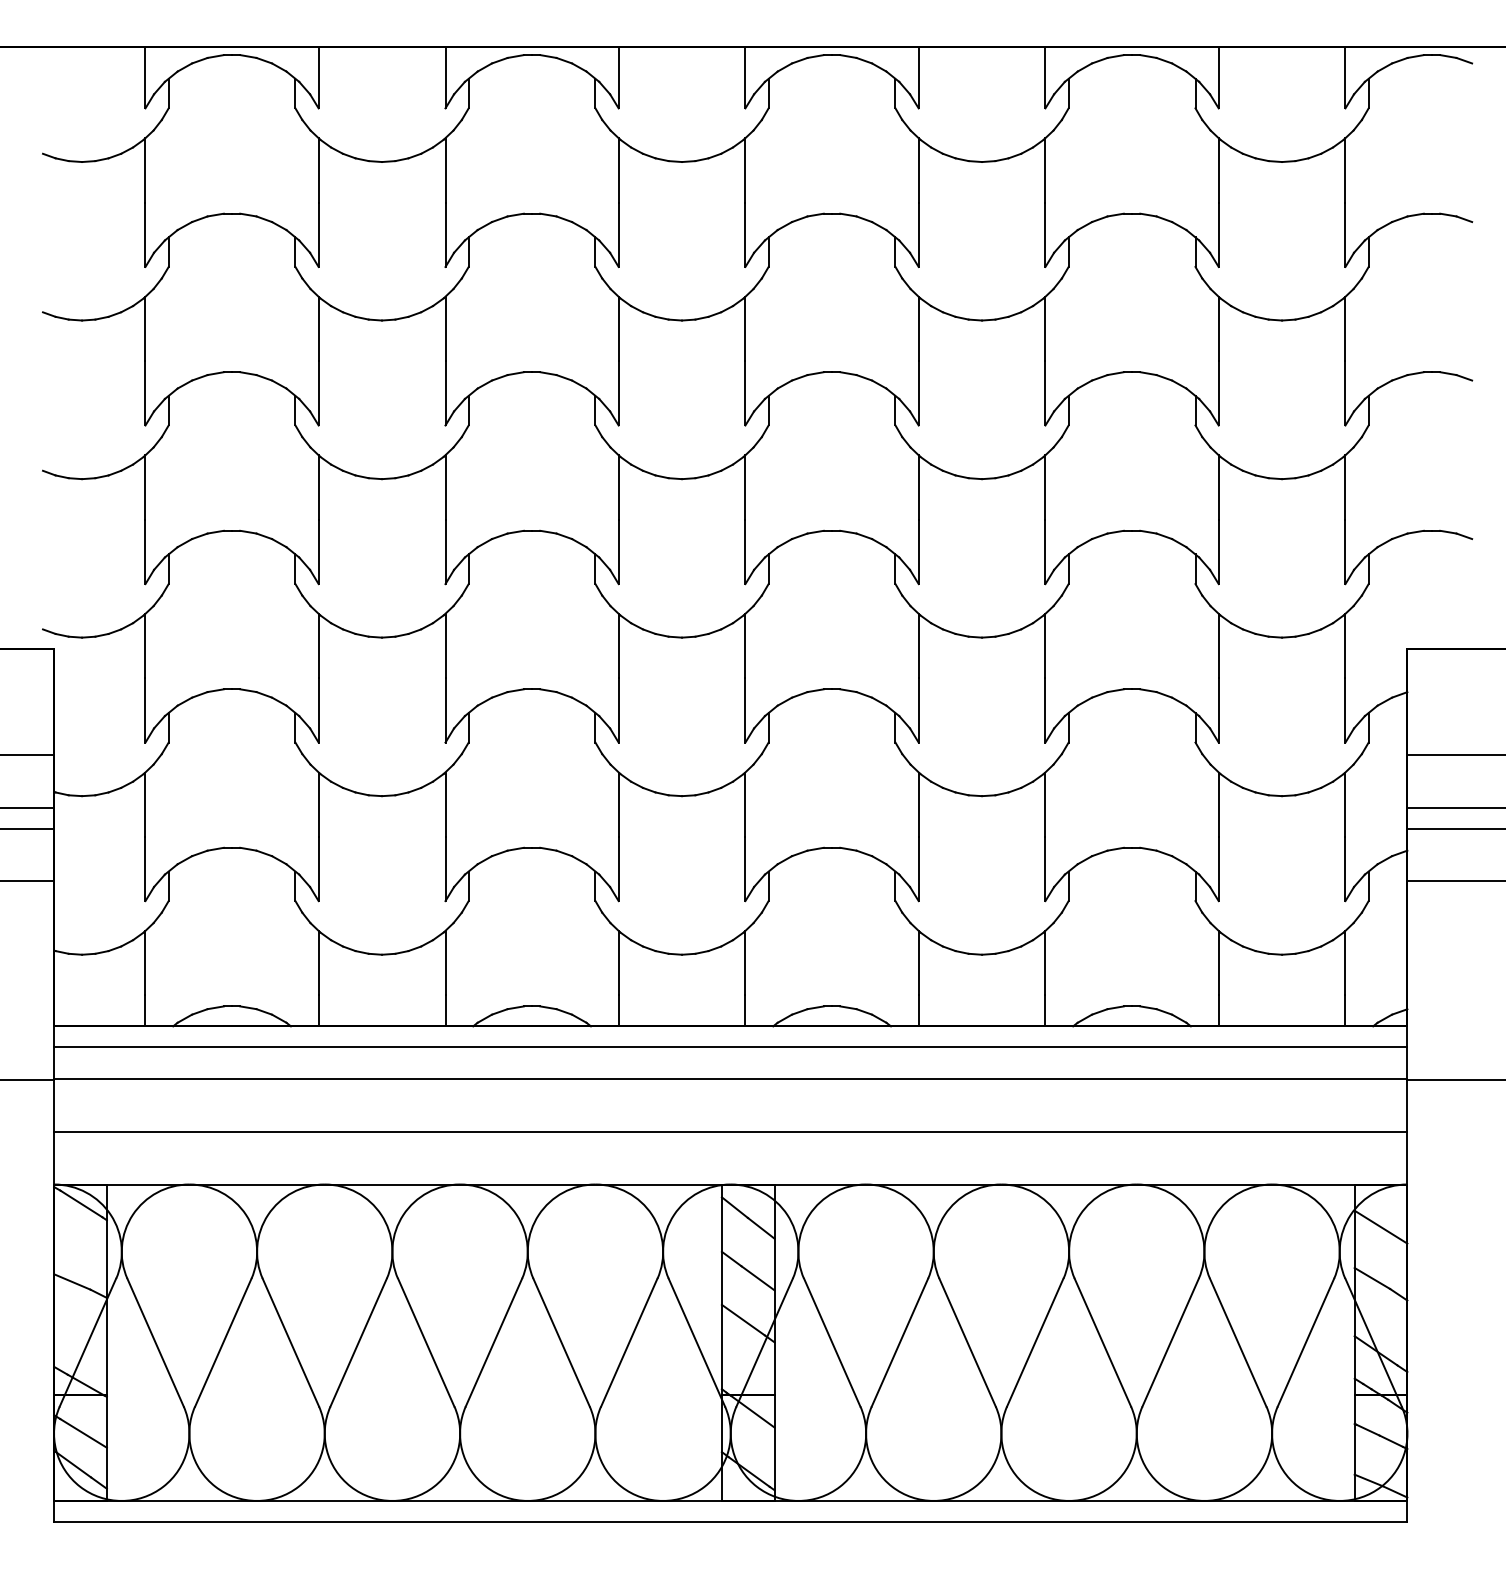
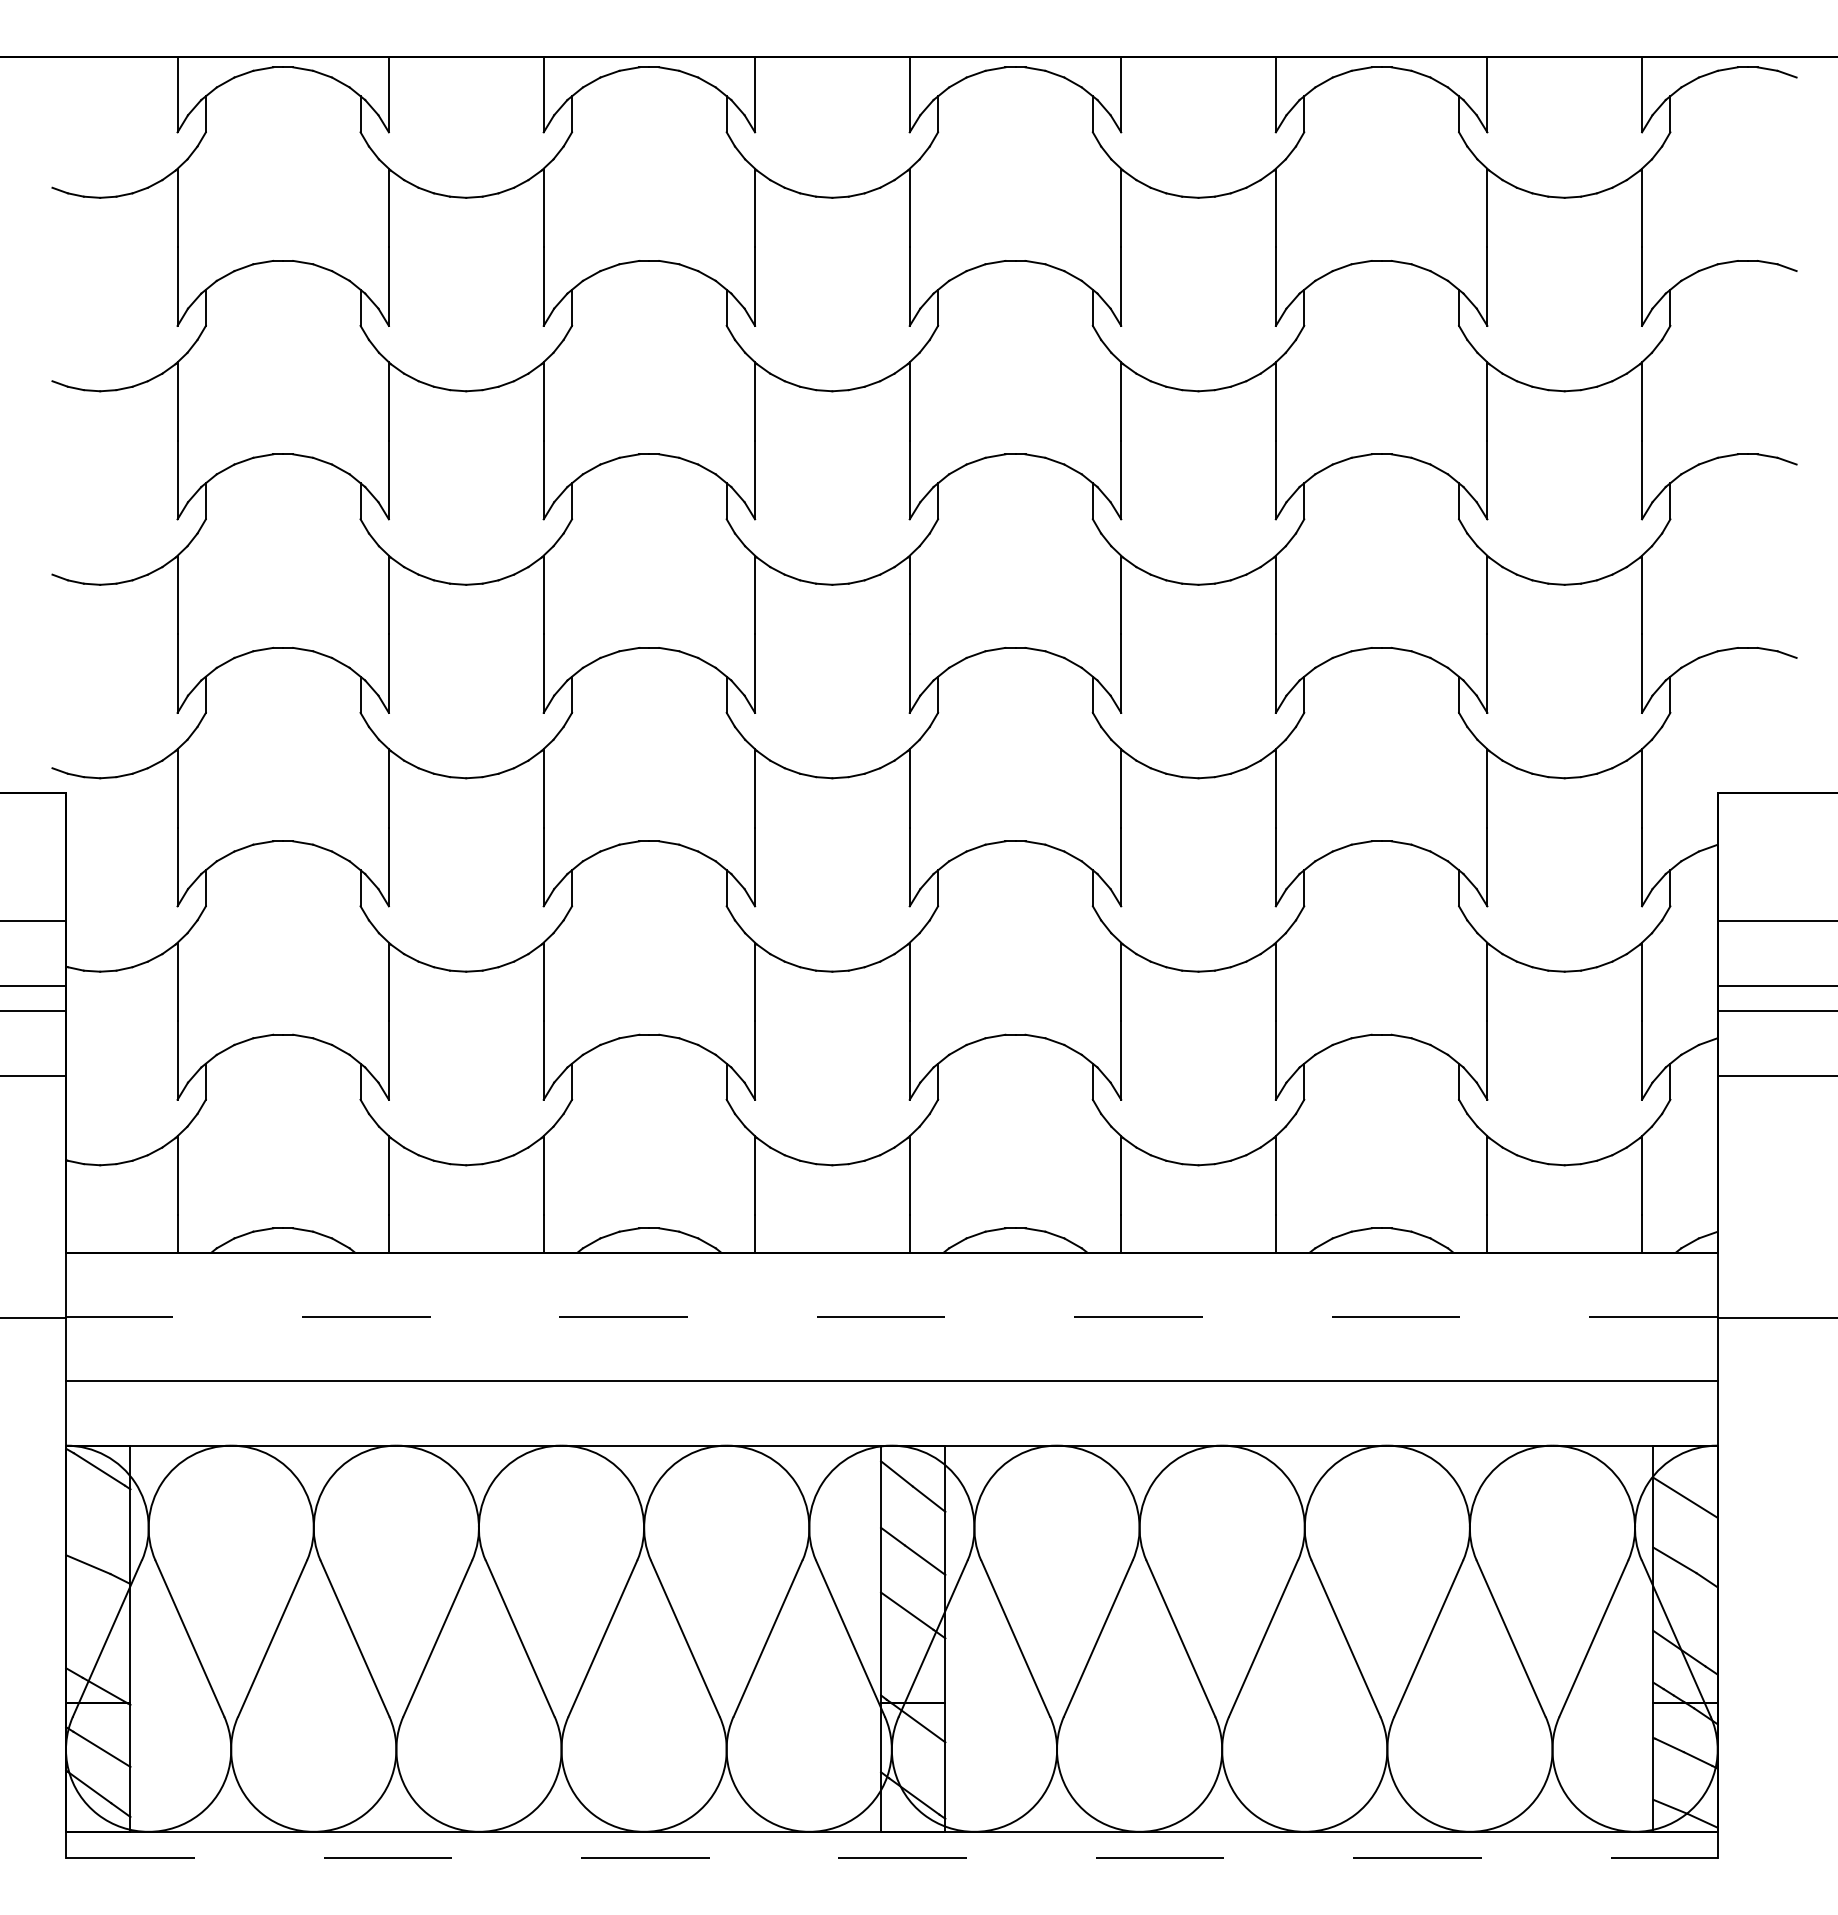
line: (730, 1047) -> (891, 1278), removed
line: (730, 1079) -> (891, 1317), solid -> dashed
line: (730, 1521) -> (891, 1857), solid -> dashed

